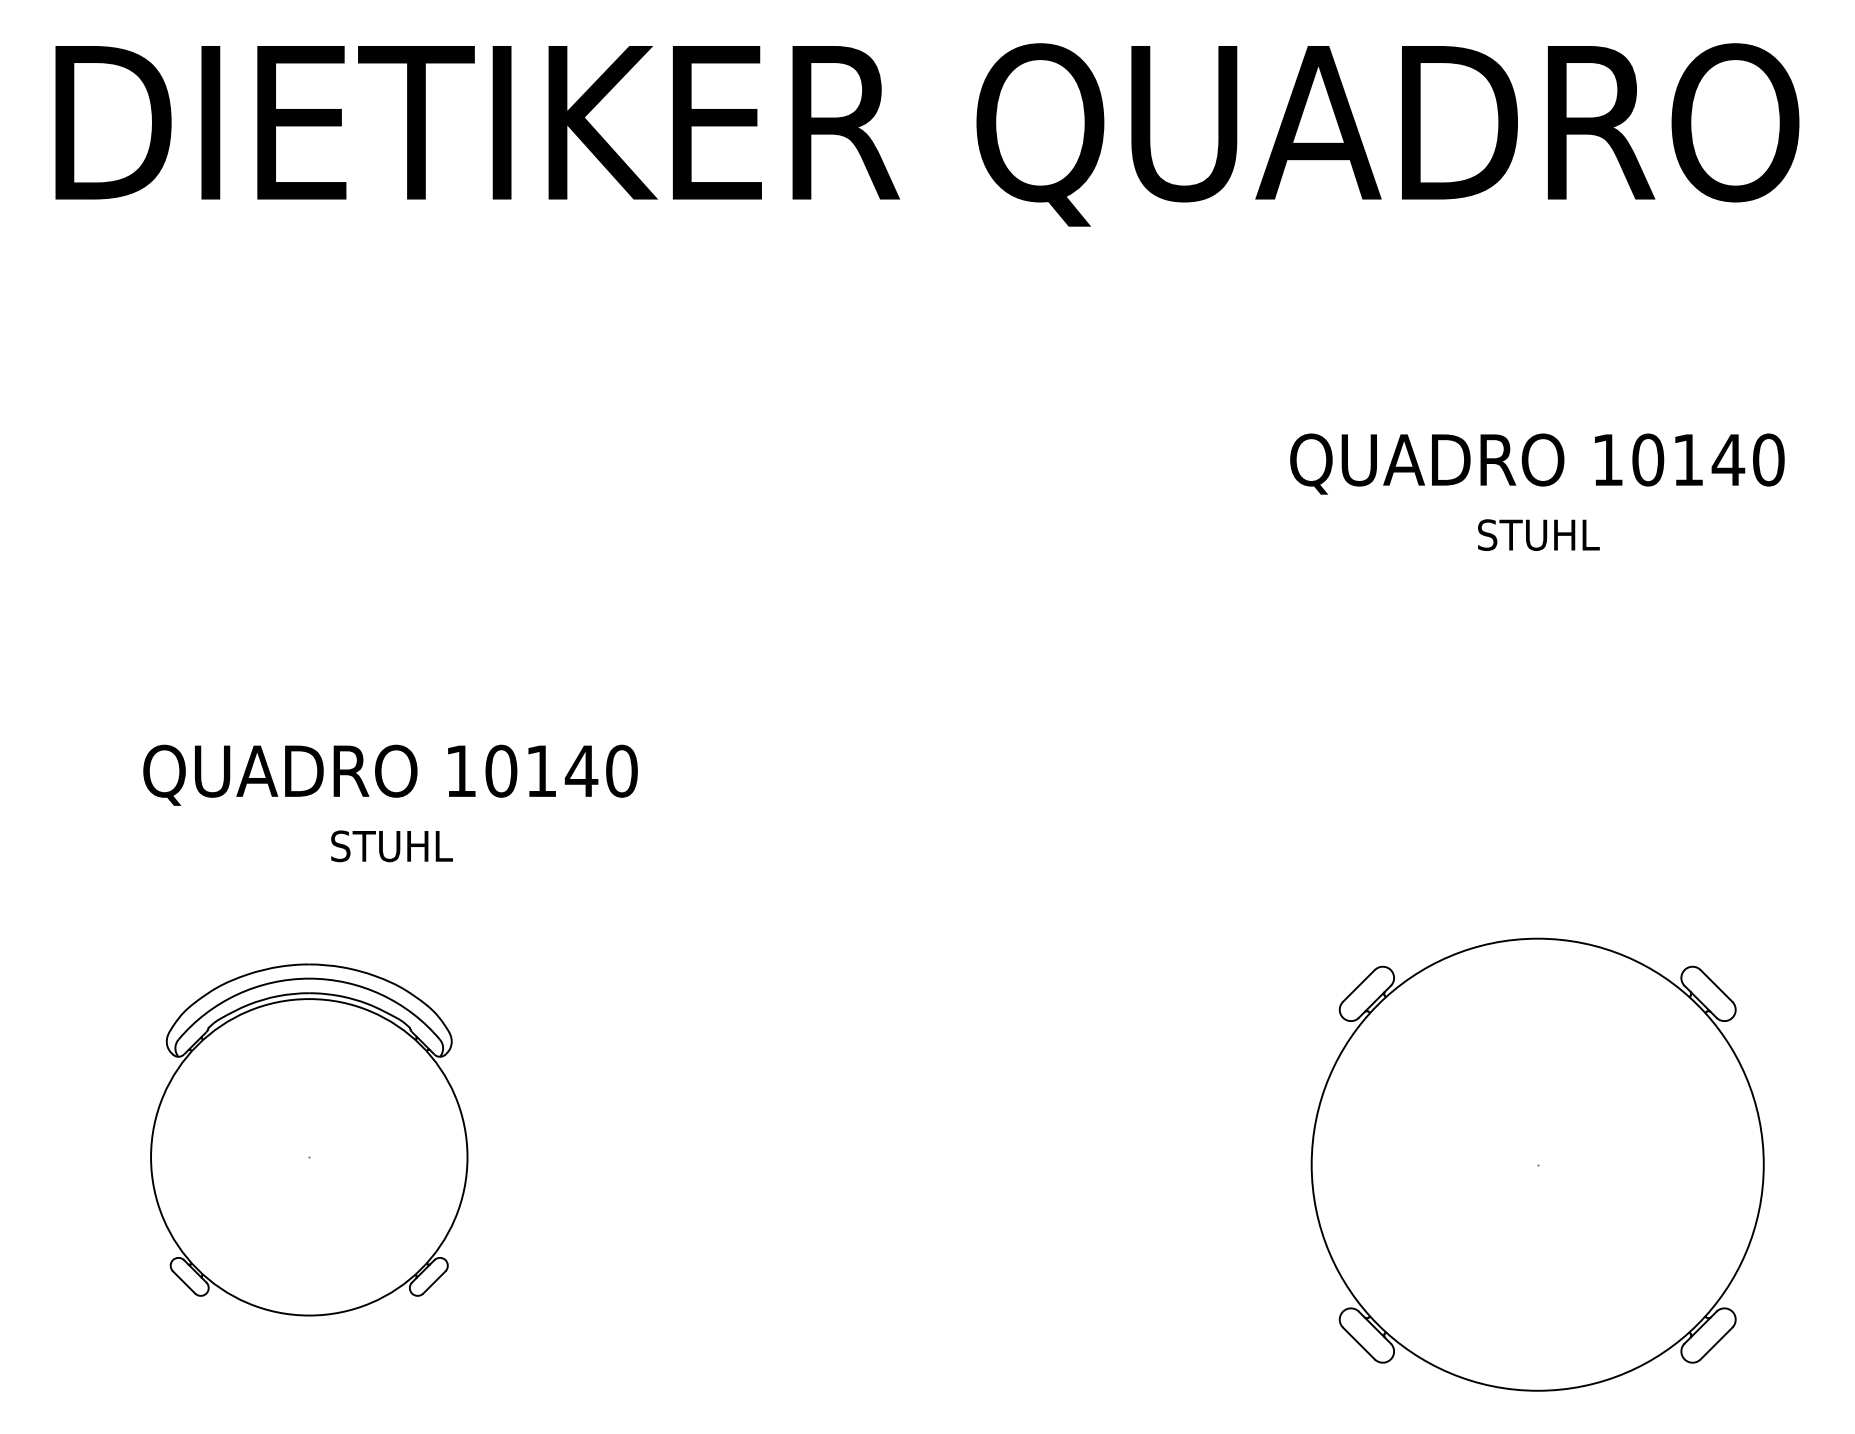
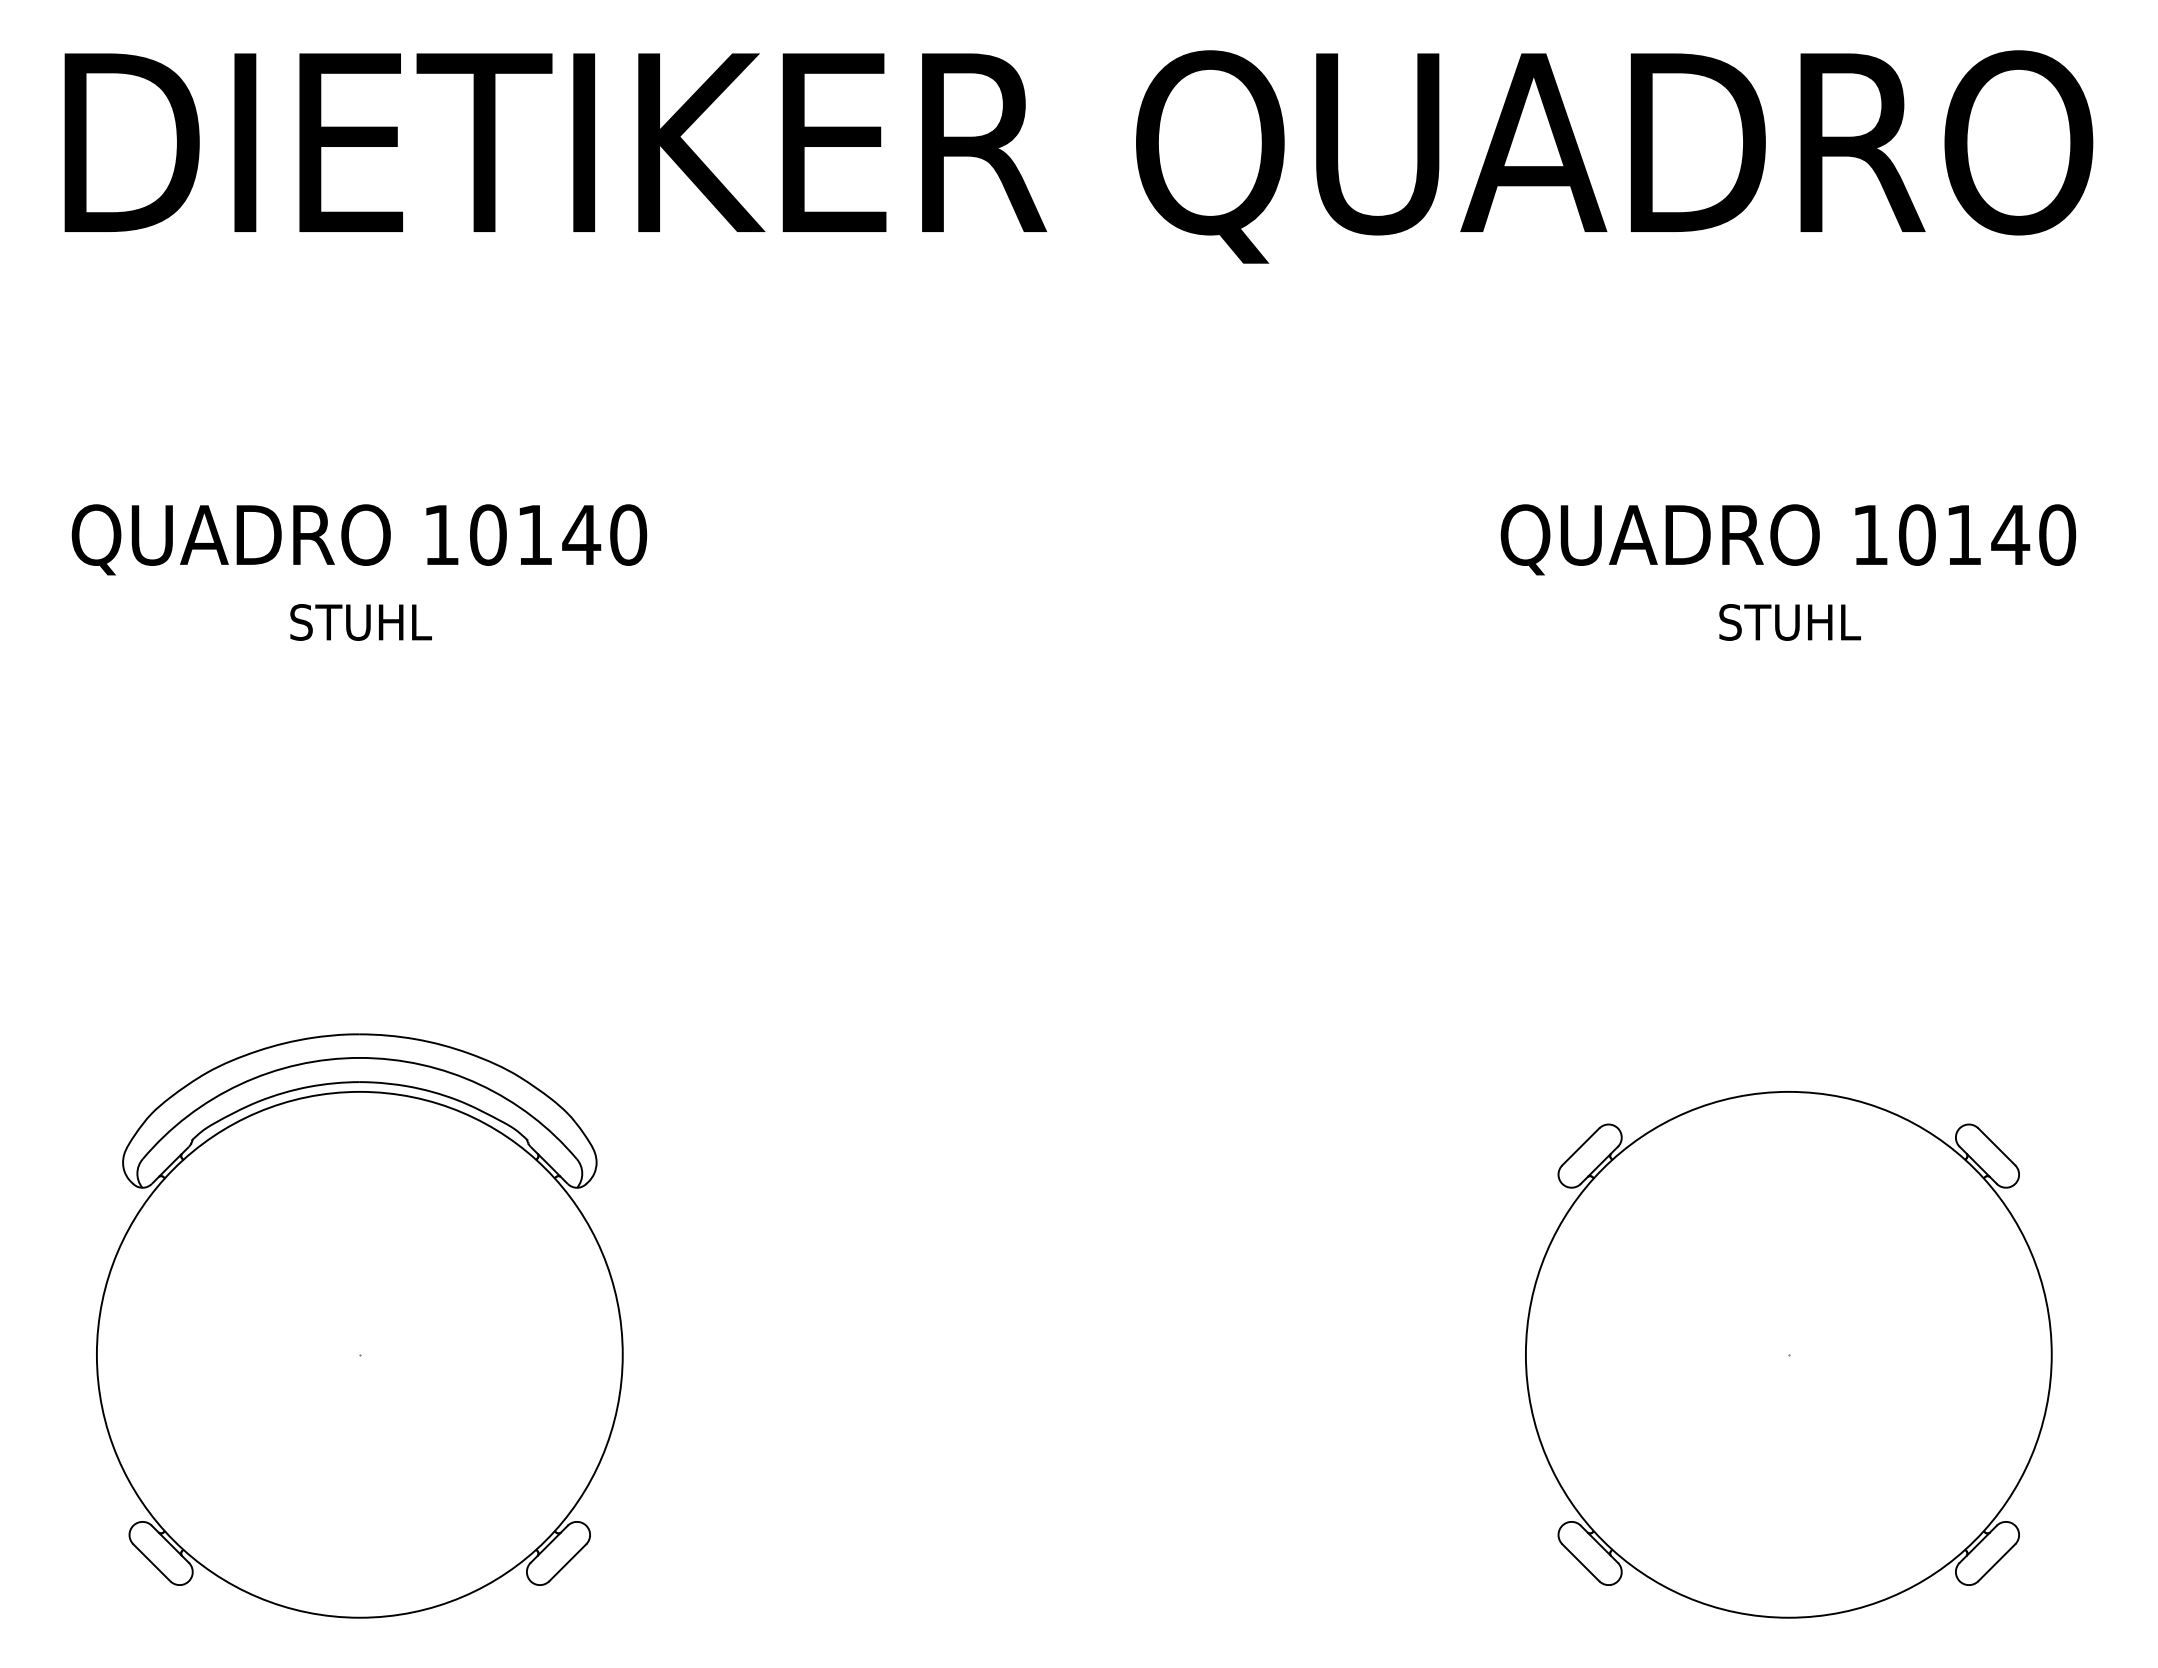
text: (390, 803) -> (359, 572), moved
part: (308, 1139) -> (359, 1325), size x1.43

